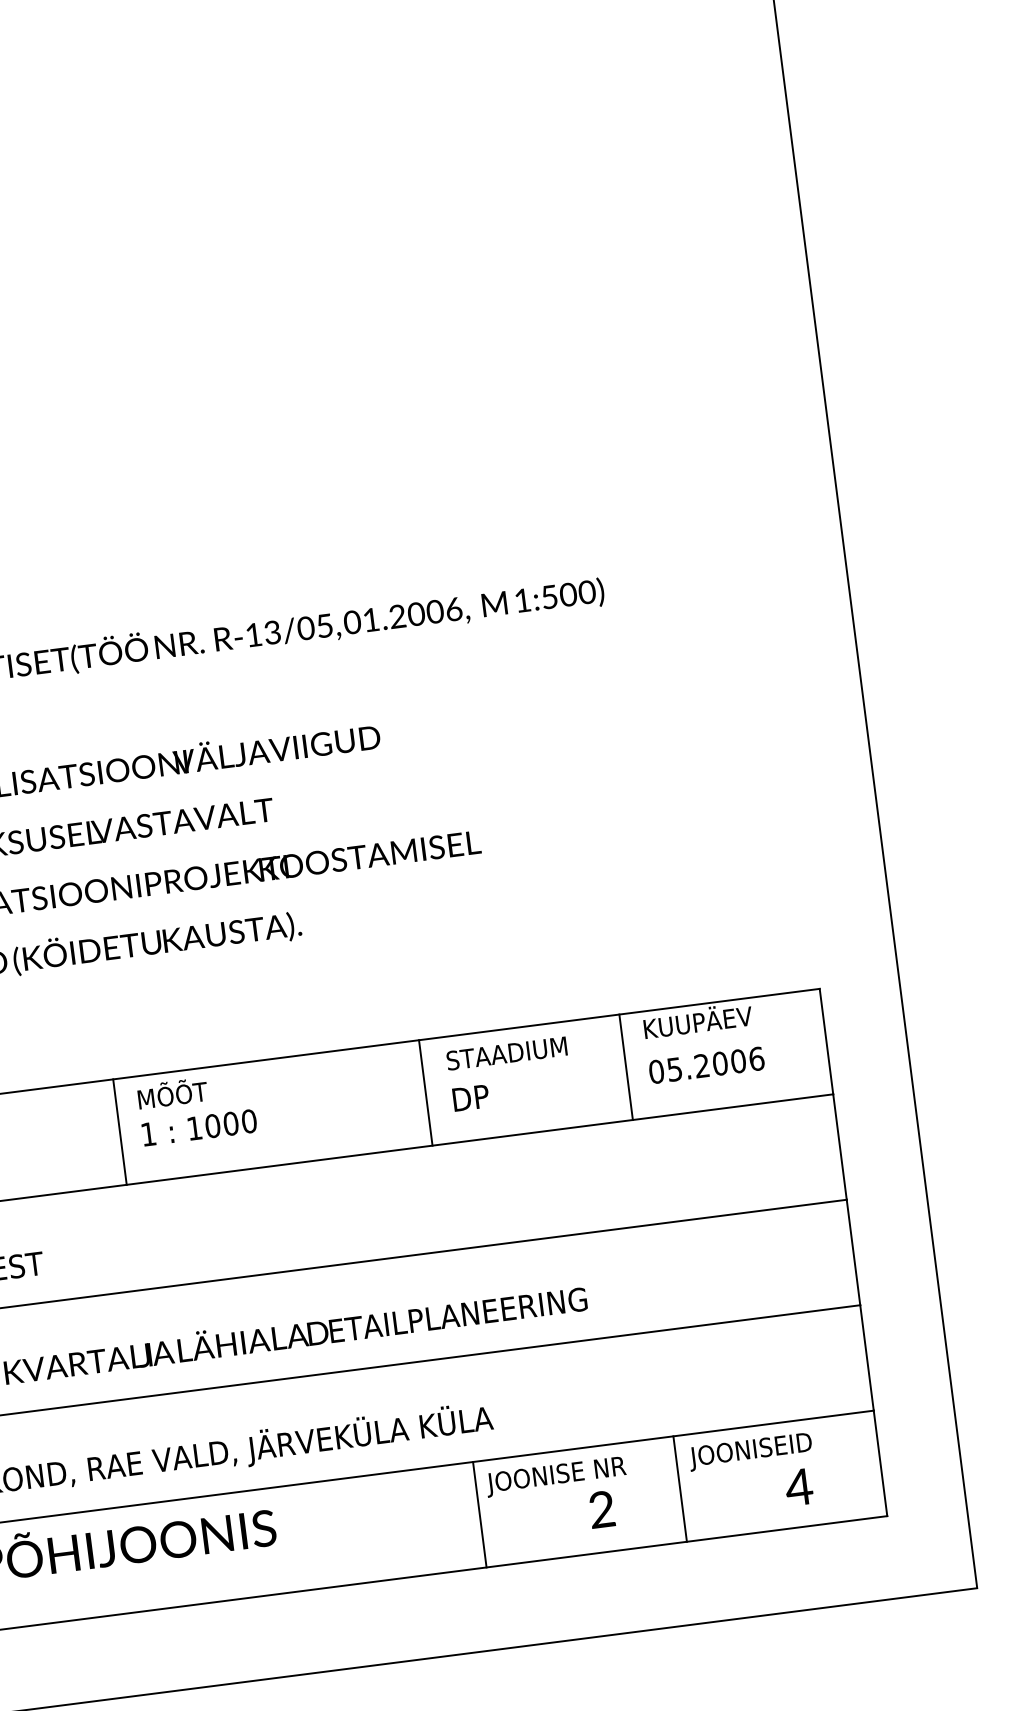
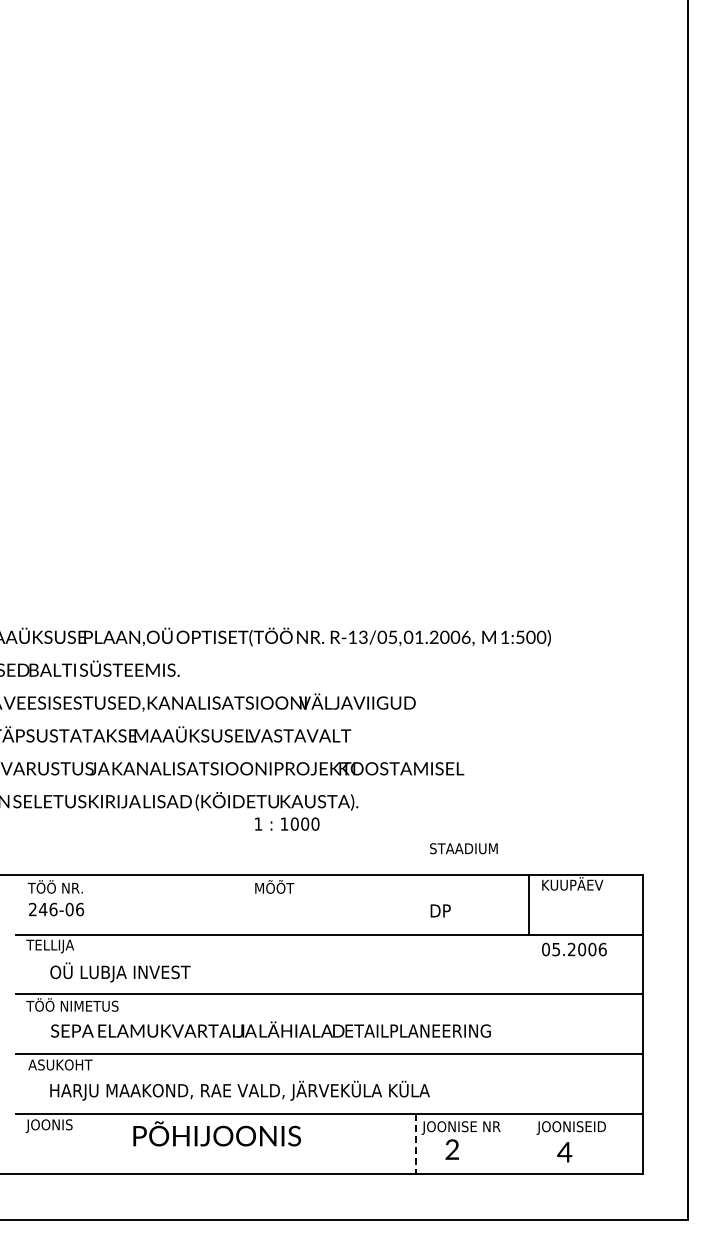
text: (506, 1053) -> (463, 848), moved
text: (706, 1065) -> (574, 949), moved
line: (425, 1092) -> (415, 904), removed
text: (199, 1126) -> (287, 823), moved
line: (119, 1131) -> (242, 904), removed
text: (798, 1487) -> (564, 1152), moved
line: (680, 1488) -> (529, 1143), removed
text: (600, 1509) -> (451, 1149), moved
line: (479, 1514) -> (415, 1143), solid -> dashed

